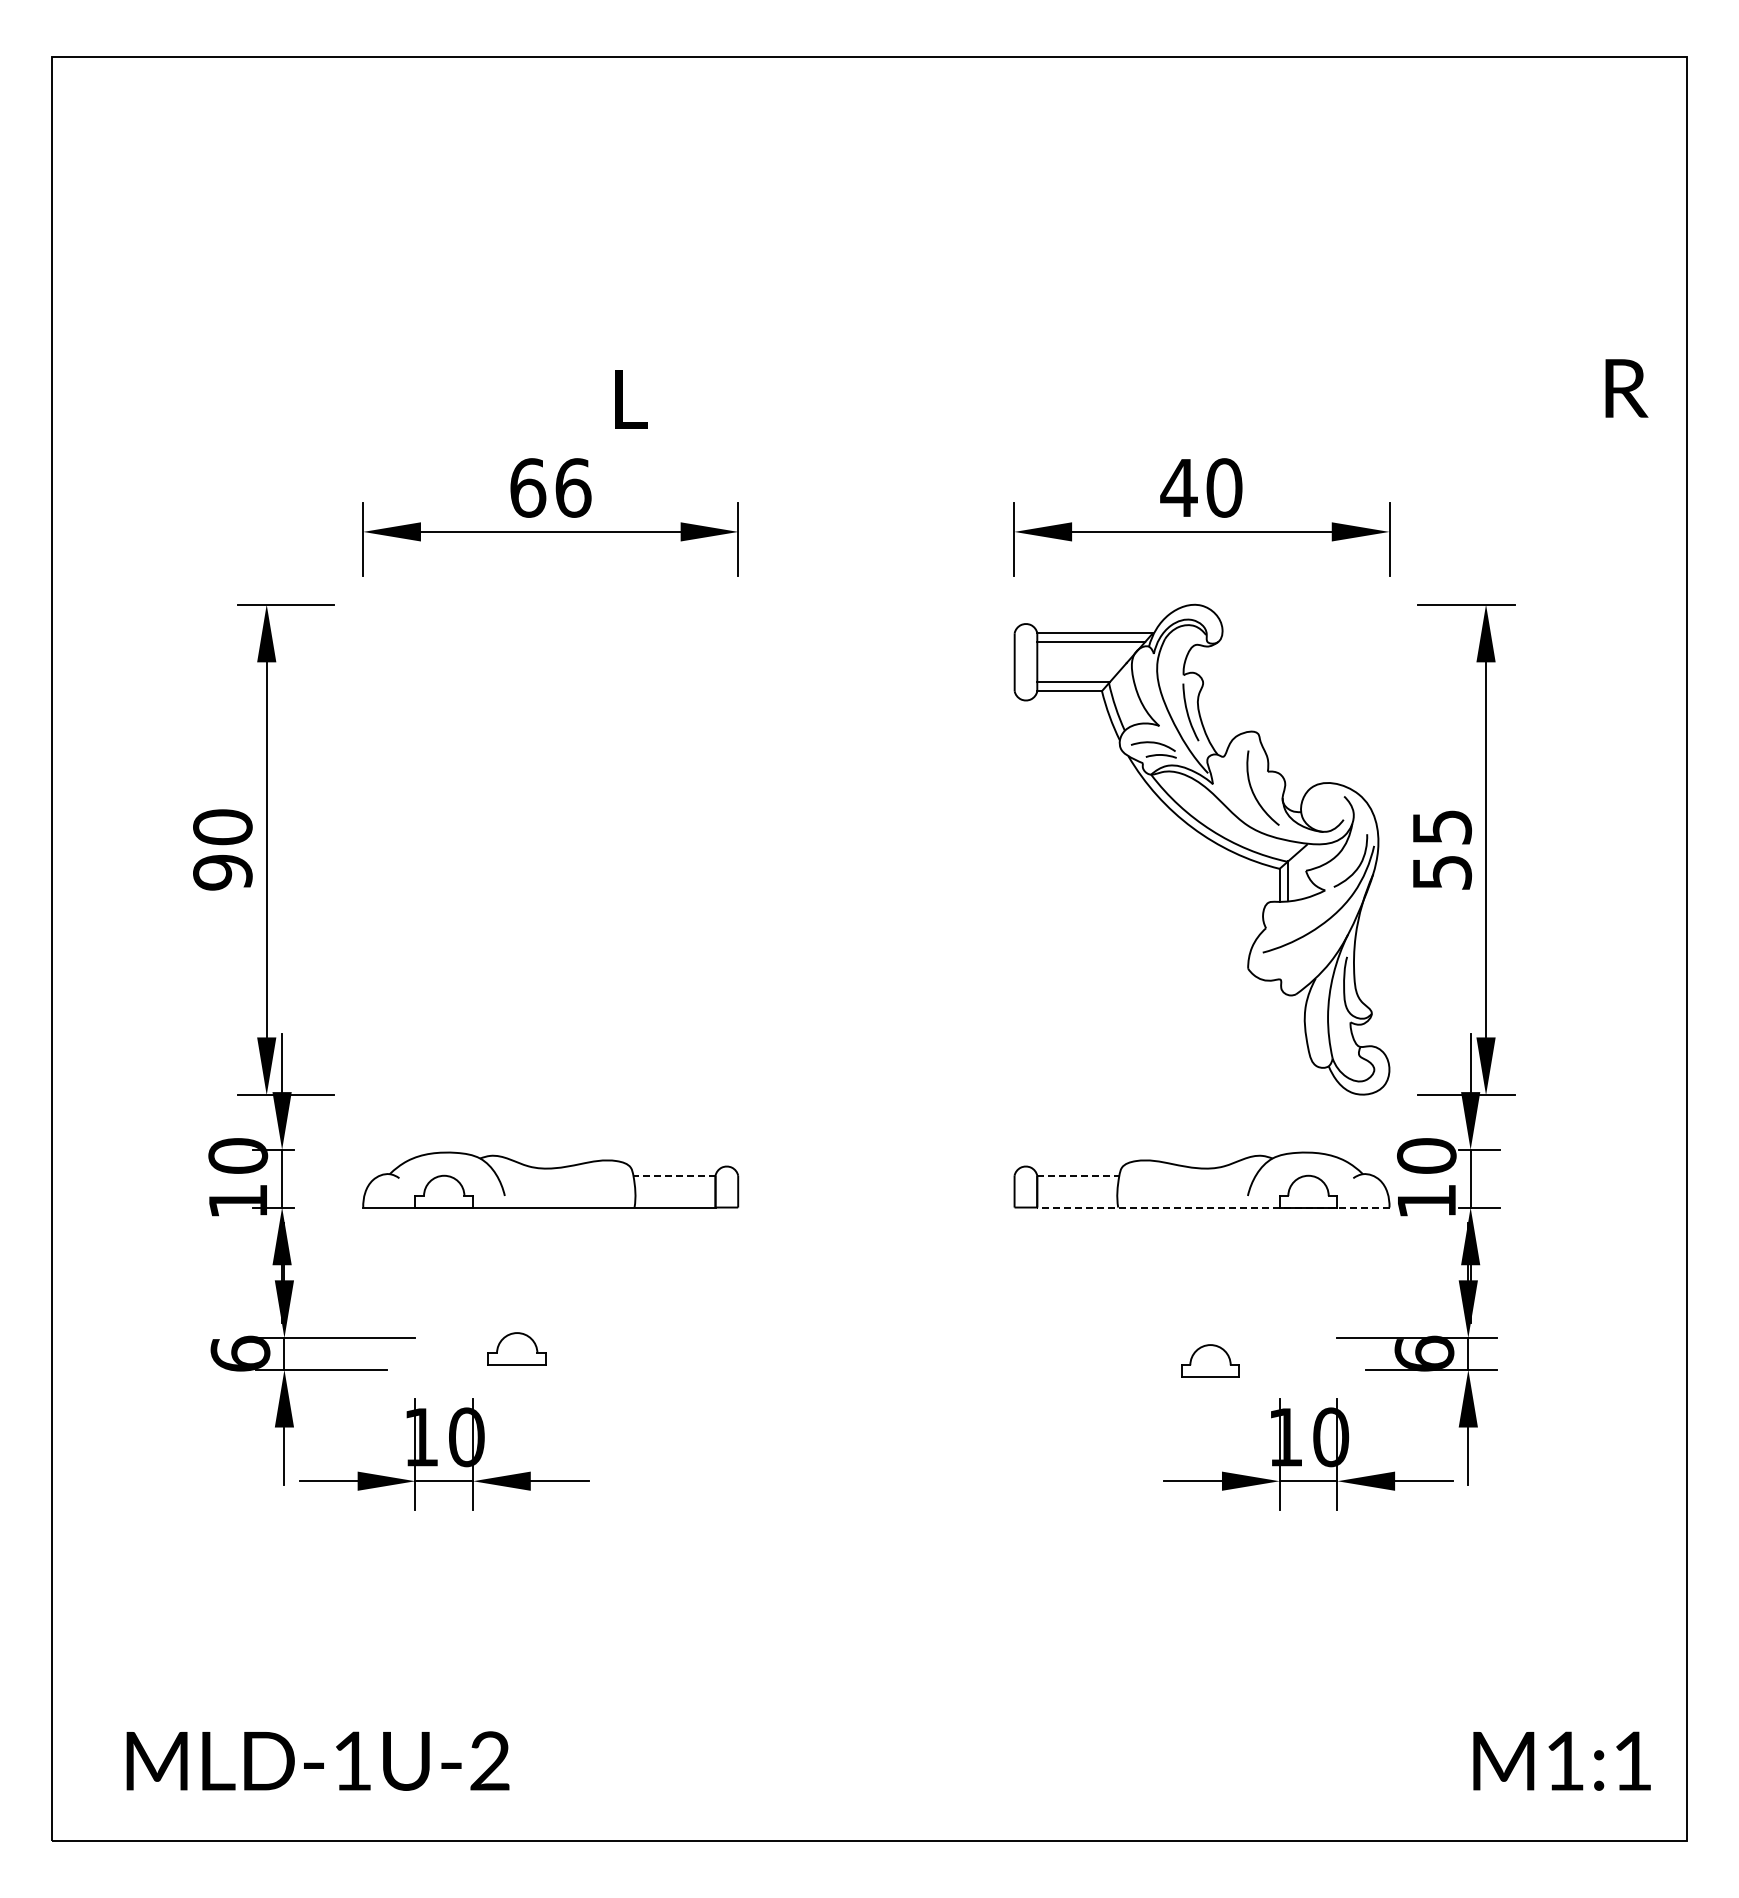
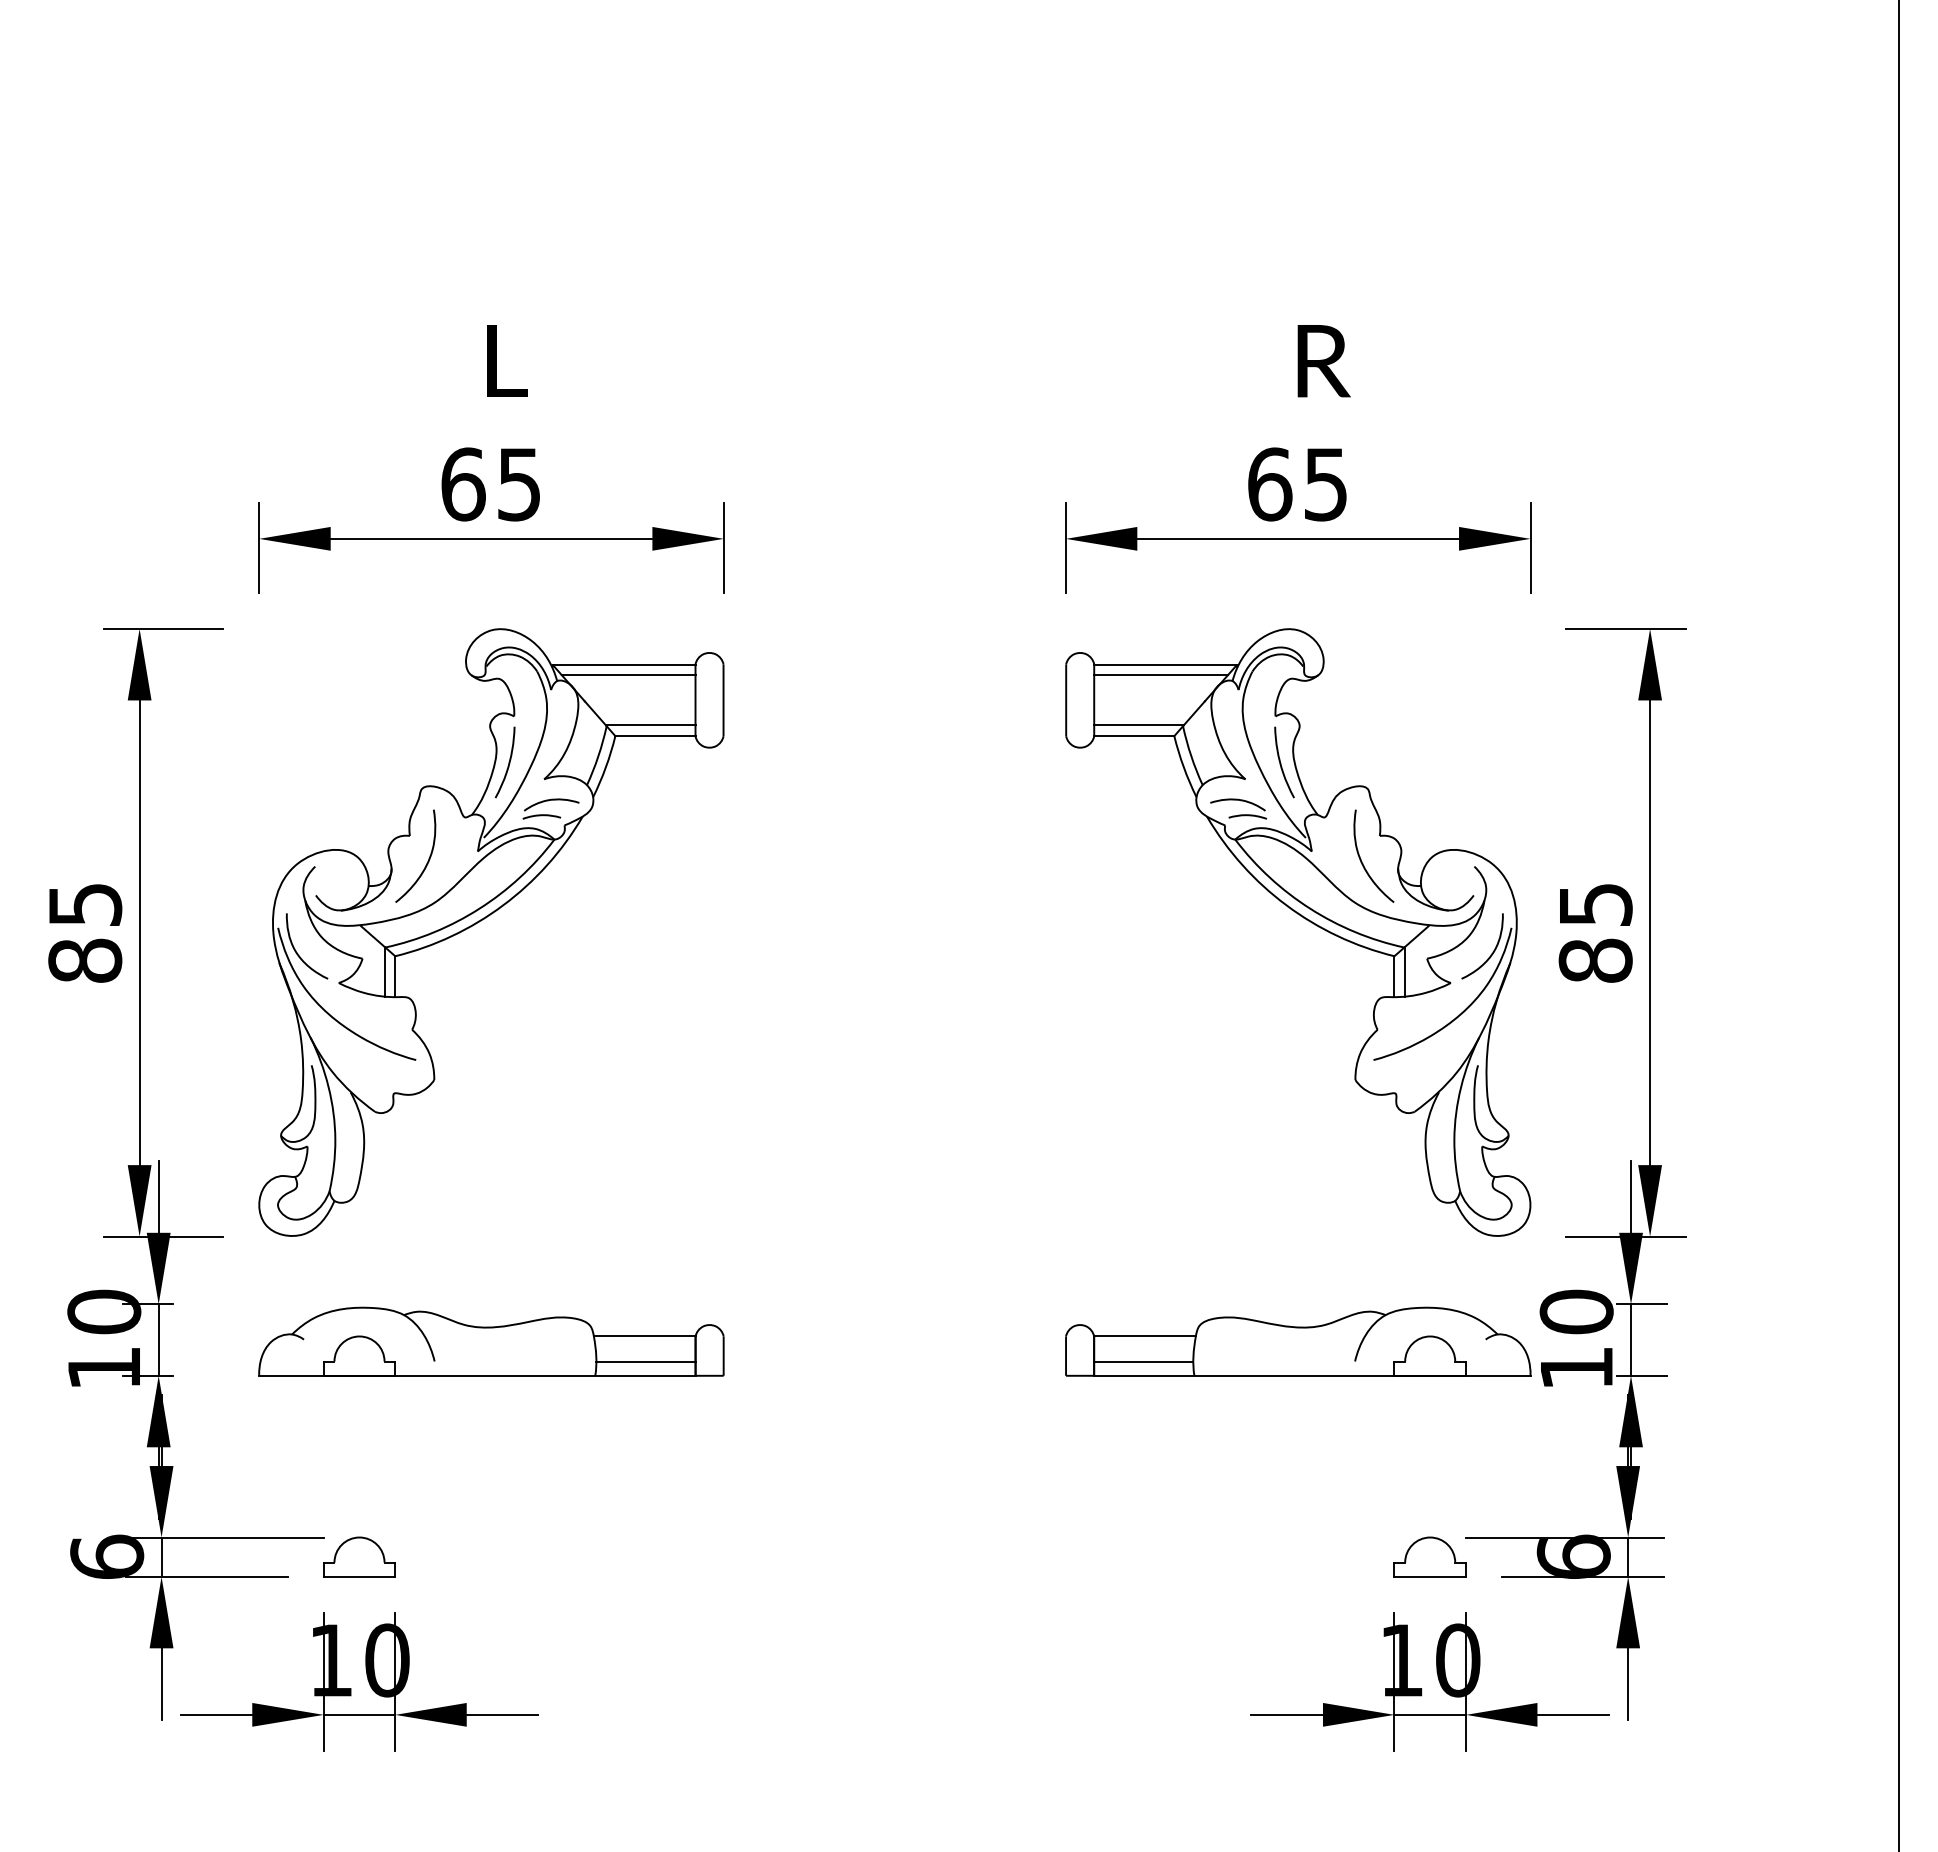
text: (1626, 388) -> (1323, 361), moved
text: (631, 399) -> (507, 361), moved
text: (573, 487) -> (519, 483), 66 -> 65
text: (1201, 487) -> (1297, 483), 40 -> 65
part: (545, 839) -> (484, 919), added
text: (222, 849) -> (84, 932), 90 -> 85
text: (1442, 872) -> (1596, 960), 55 -> 85
line: (673, 1175) -> (643, 1336), dashed -> solid
line: (1078, 1175) -> (1145, 1336), dashed -> solid
line: (675, 1195) -> (646, 1360), added
line: (1077, 1195) -> (1144, 1360), added
line: (1212, 1207) -> (1311, 1375), dashed -> solid
part: (516, 1348) -> (358, 1556), moved
part: (1210, 1360) -> (1430, 1556), moved

